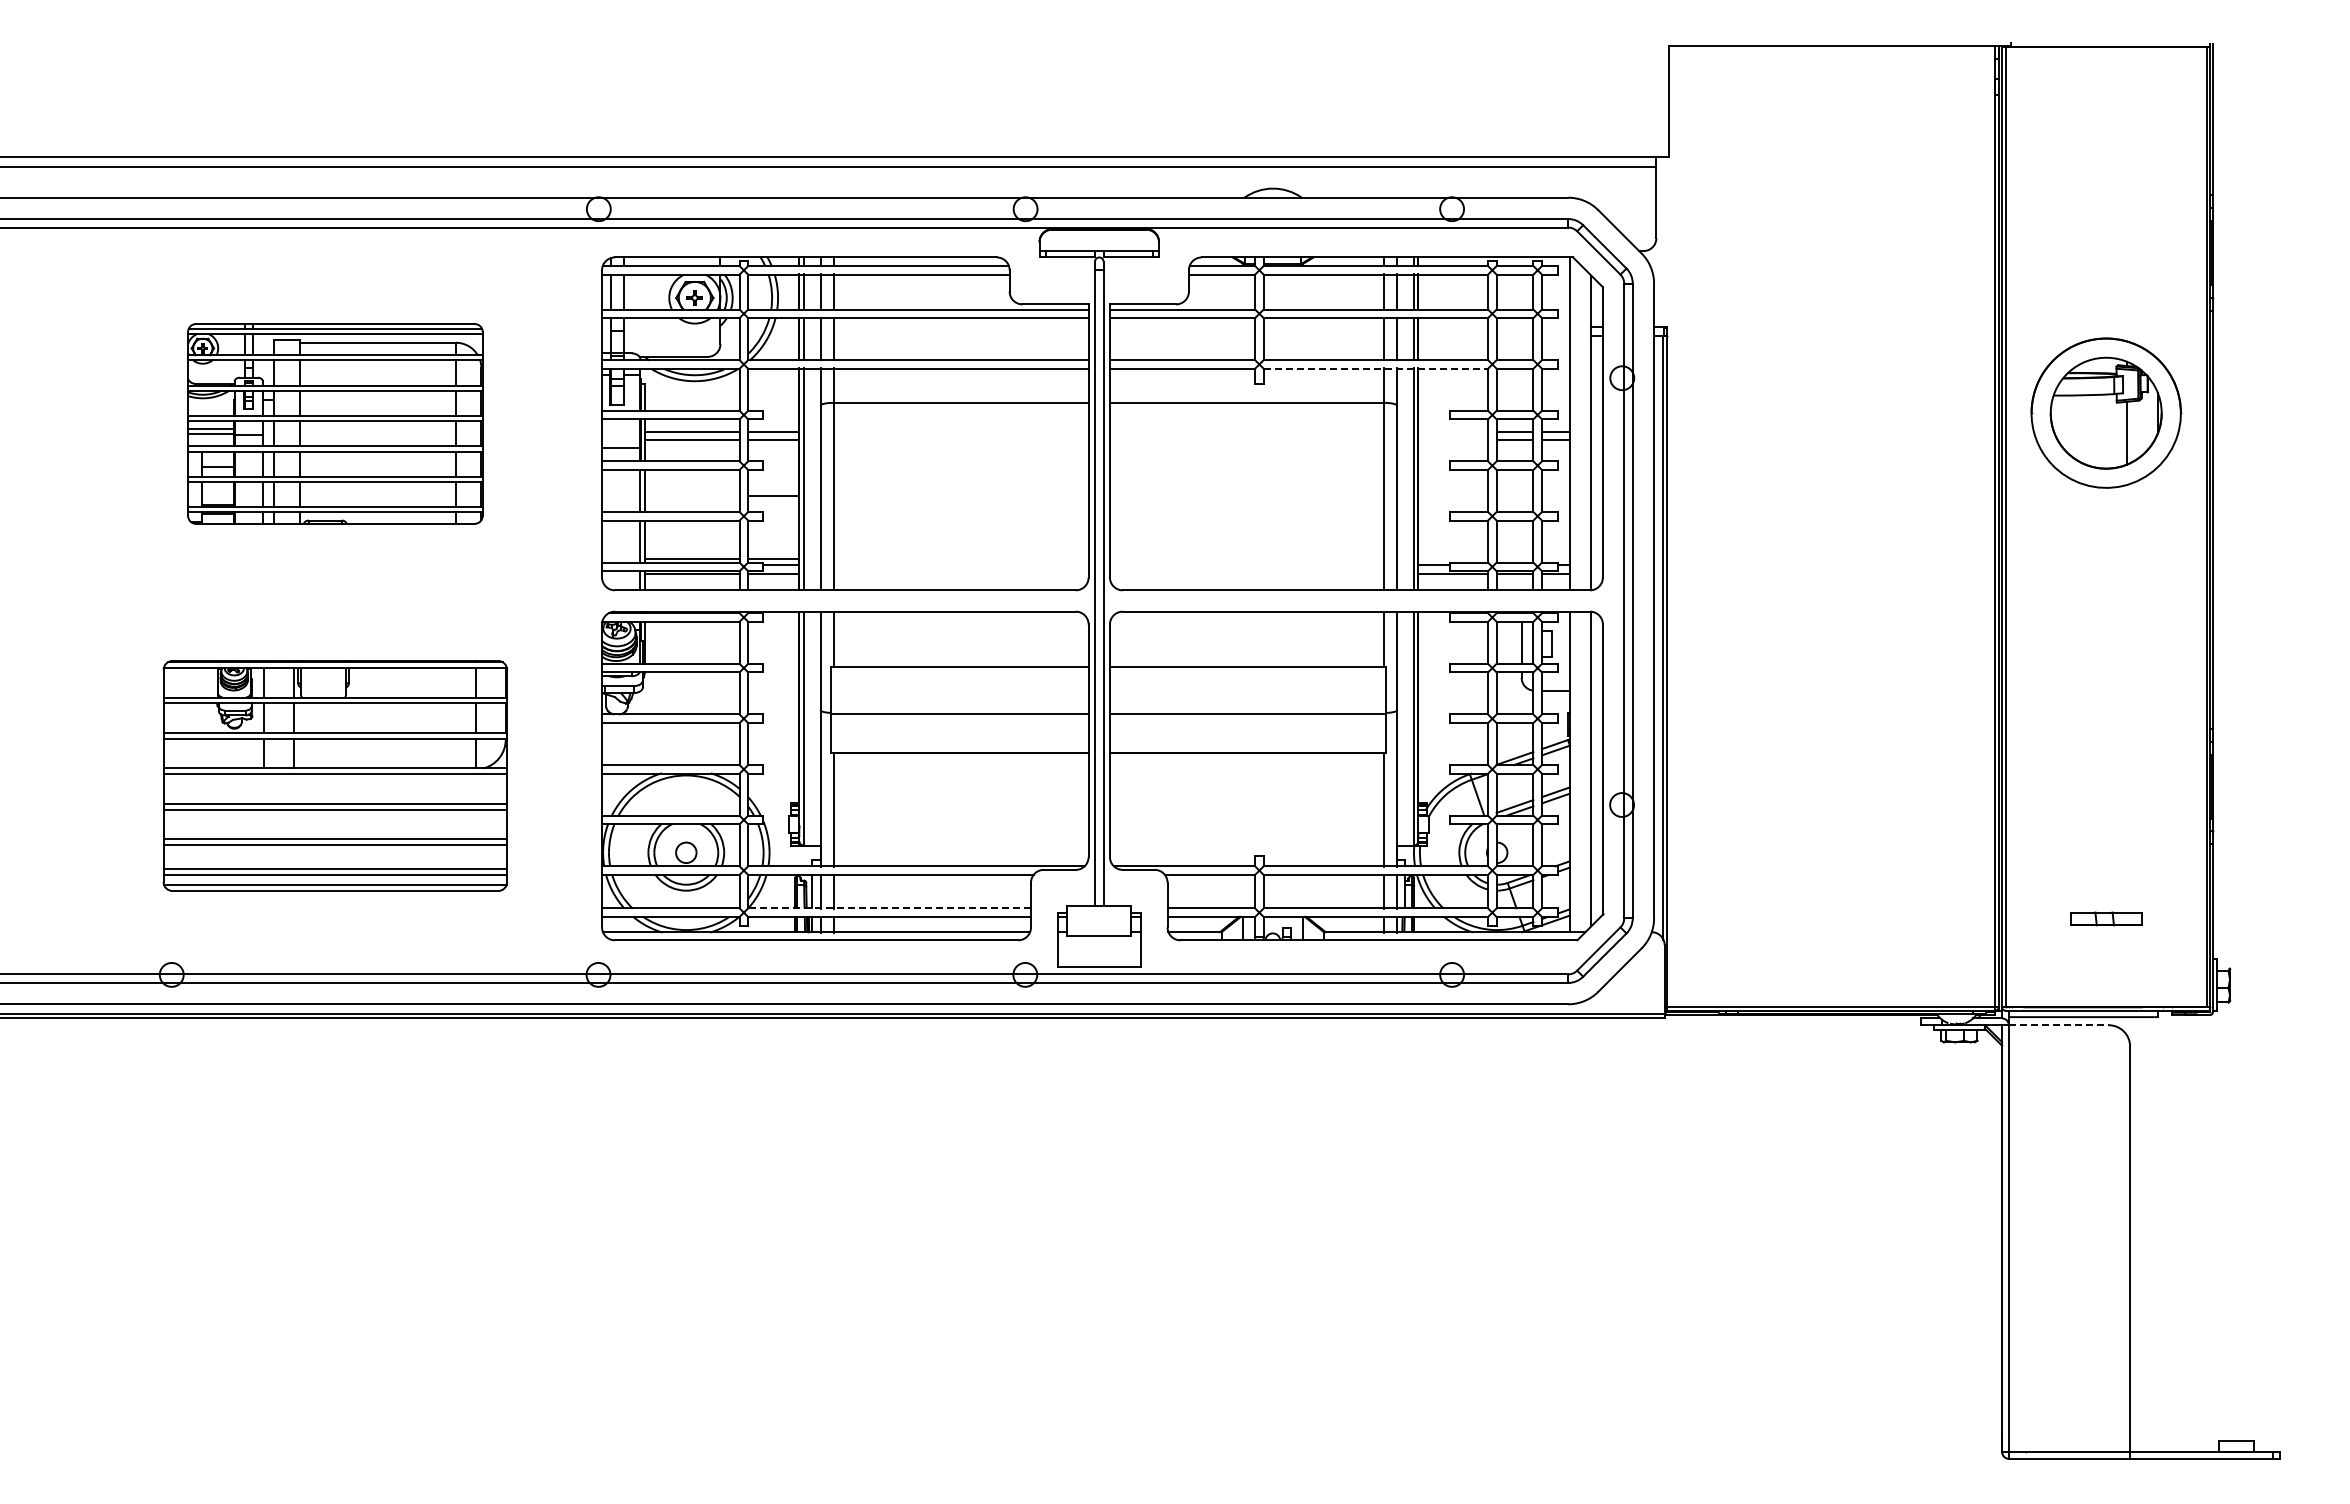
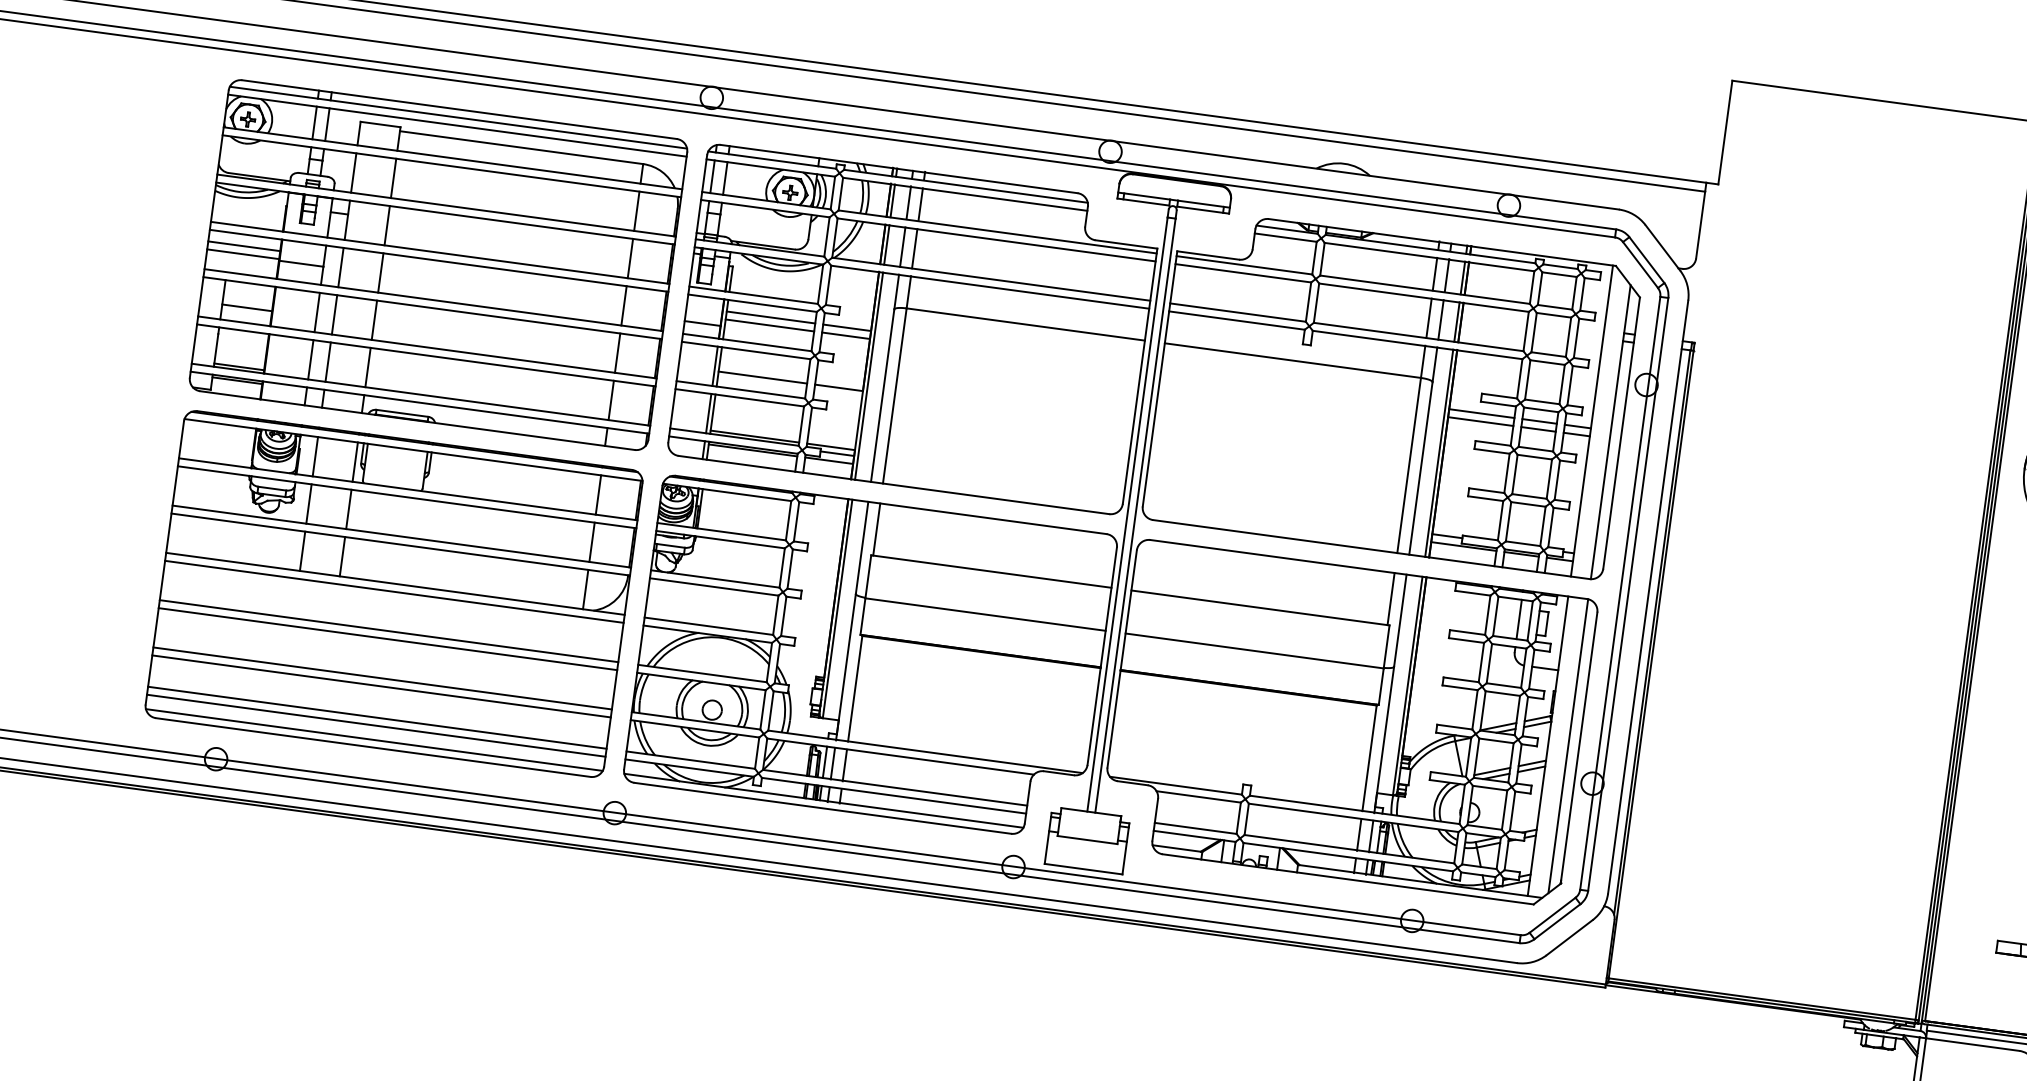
line: (1376, 368) -> (1418, 344), dashed -> solid
part: (335, 423) -> (438, 264), size x1.67
line: (1453, 431) -> (1482, 413), added
line: (1453, 440) -> (1481, 421), added
line: (691, 496) -> (762, 377), added
part: (335, 775) -> (394, 593), size x1.43
line: (889, 908) -> (895, 787), dashed -> solid
line: (2058, 1025) -> (1972, 1044), dashed -> solid

